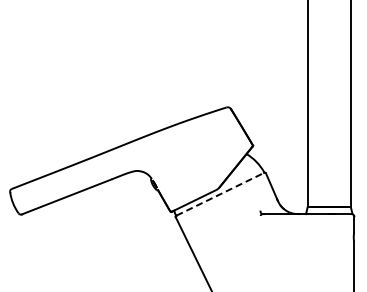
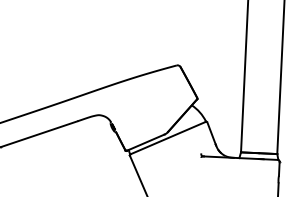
line: (220, 194) -> (168, 138), dashed -> solid

